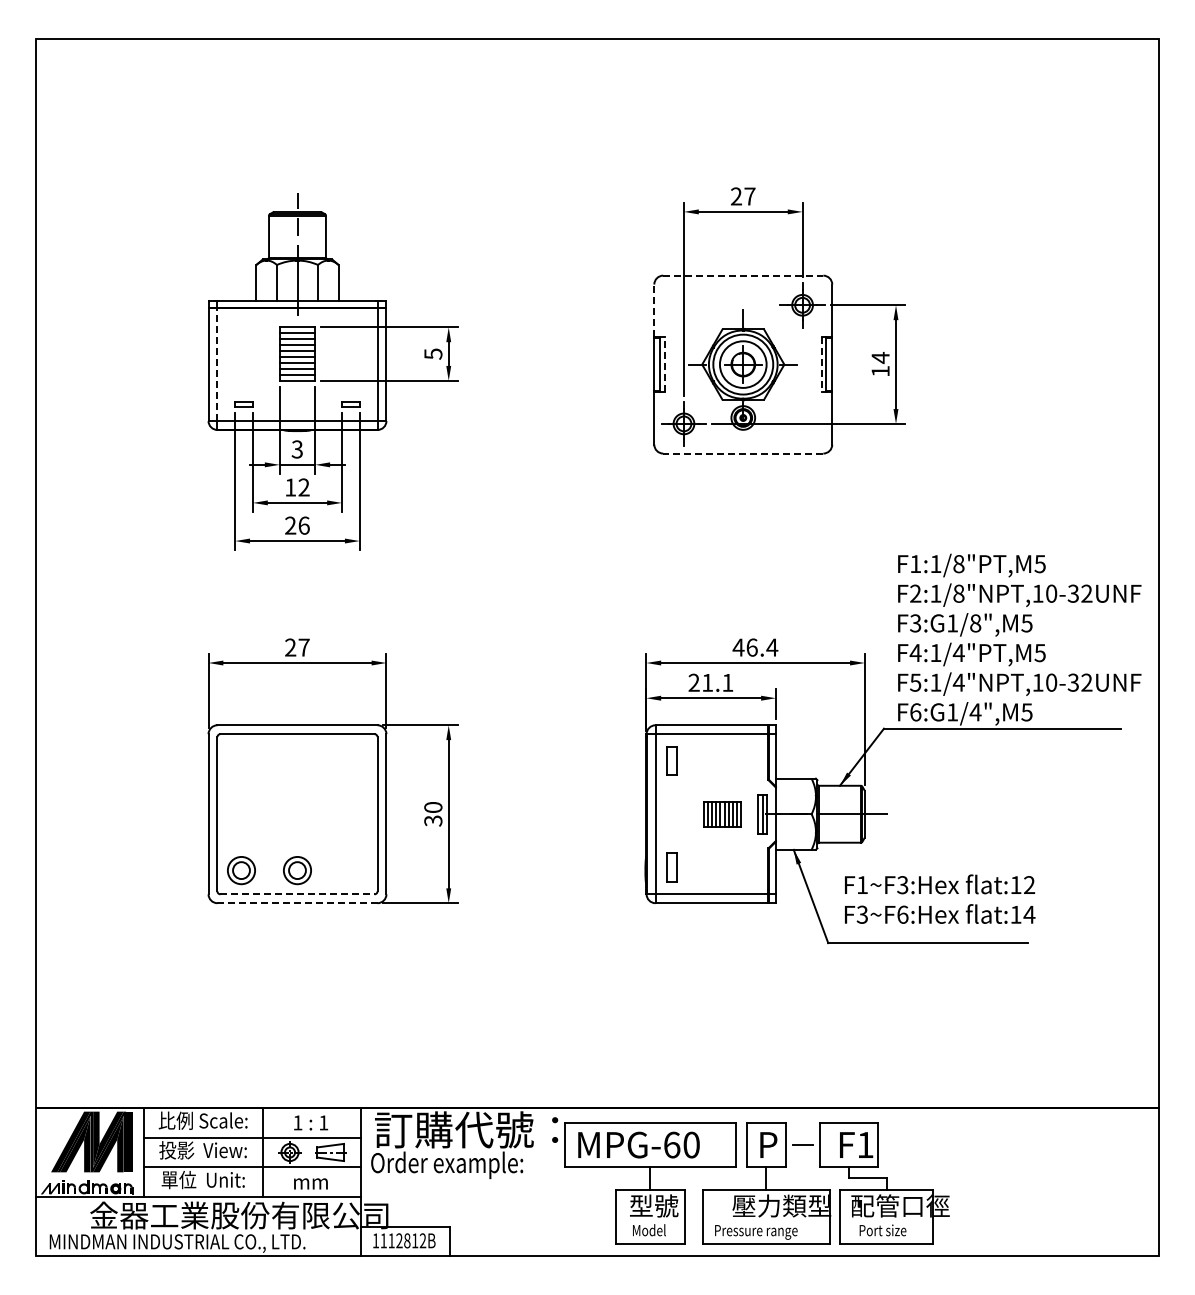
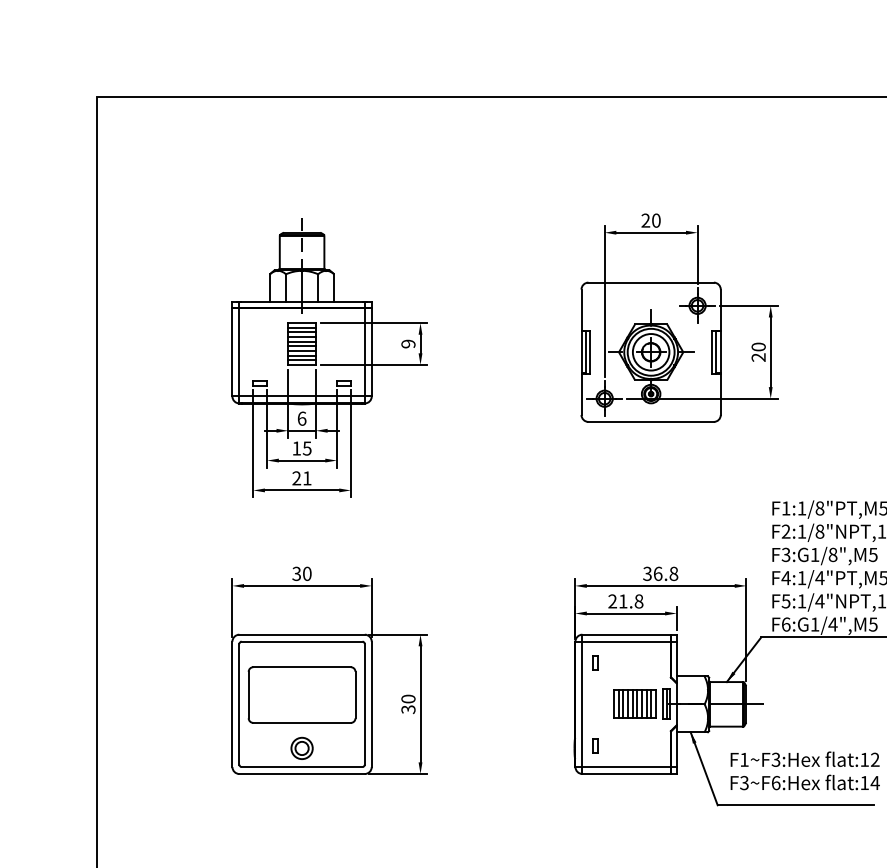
text: (749, 196) -> (656, 220), 27 -> 20
line: (743, 275) -> (651, 282), dashed -> solid
line: (654, 310) -> (581, 309), dashed -> solid
text: (433, 353) -> (408, 343), 5 -> 9
text: (880, 363) -> (758, 351), 14 -> 20
line: (217, 364) -> (239, 352), dashed -> solid
line: (665, 364) -> (590, 352), dashed -> solid
line: (821, 364) -> (712, 352), dashed -> solid
text: (297, 449) -> (302, 418), 3 -> 6
line: (742, 453) -> (650, 421), dashed -> solid
text: (303, 487) -> (306, 448), 12 -> 15
text: (303, 525) -> (306, 478), 26 -> 21
text: (297, 647) -> (302, 573), 27 -> 30
text: (755, 647) -> (660, 573), 46.4 -> 36.8
text: (727, 682) -> (638, 601), 21.1 -> 21.8
part: (671, 760) -> (594, 662), size x0.62
part: (297, 802) -> (302, 695), added
part: (722, 813) -> (634, 703), size x1.43
part: (671, 867) -> (594, 746), size x0.62
part: (241, 870) -> (258, 748), removed
line: (298, 894) -> (302, 767), dashed -> solid
line: (297, 903) -> (302, 774), dashed -> solid

